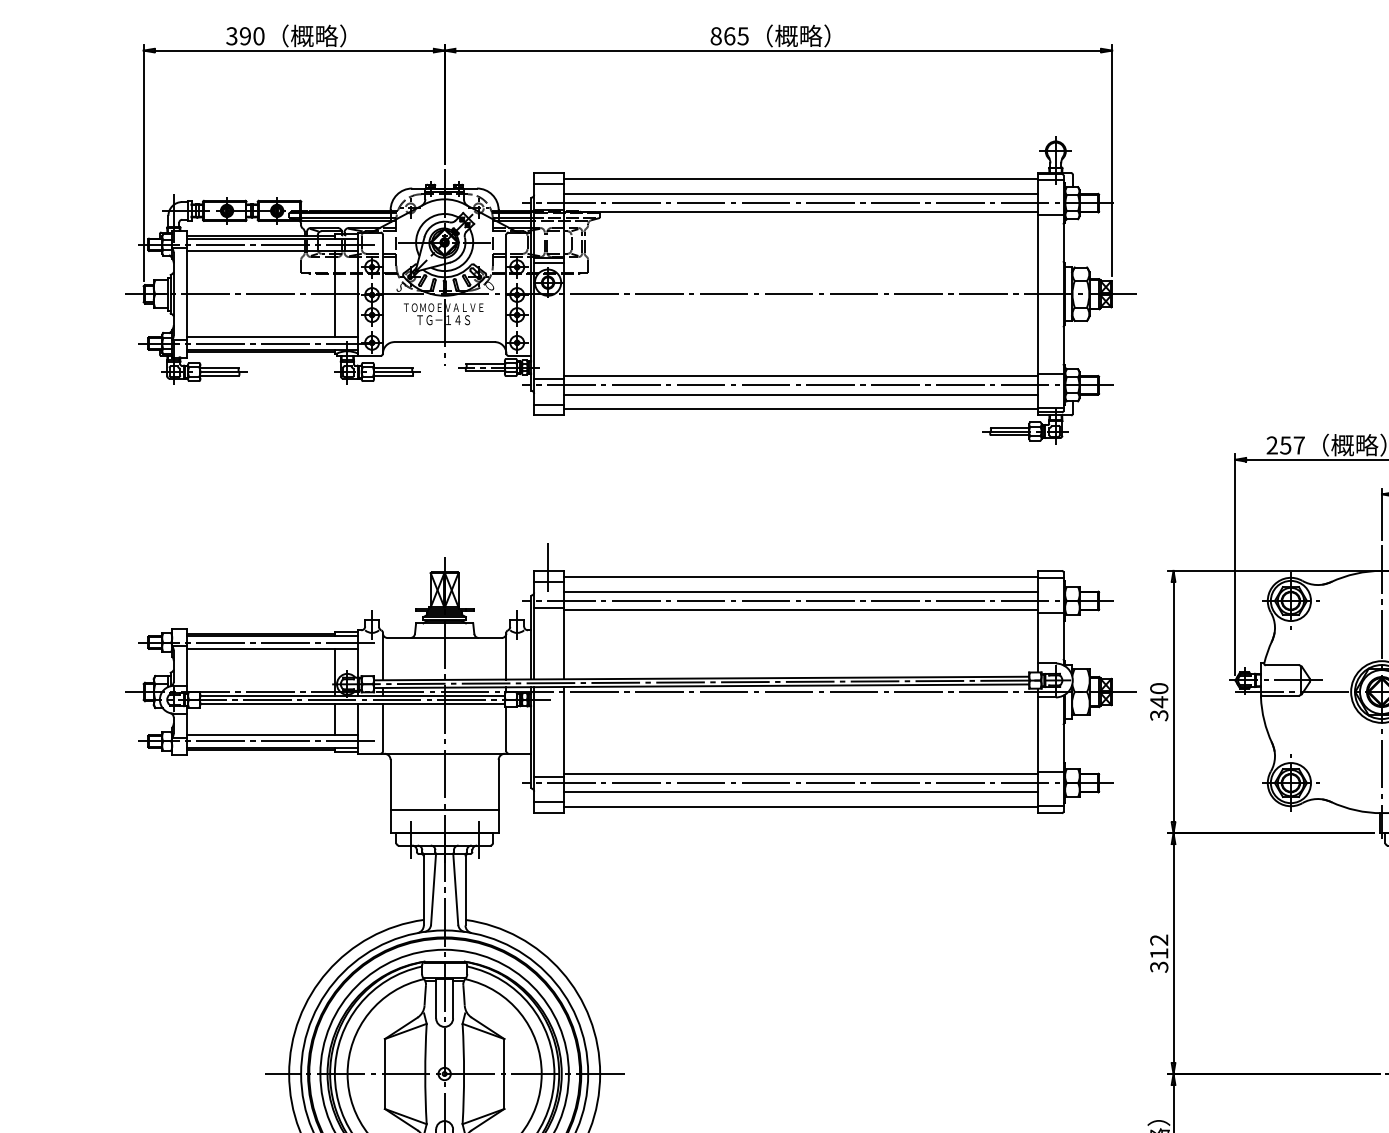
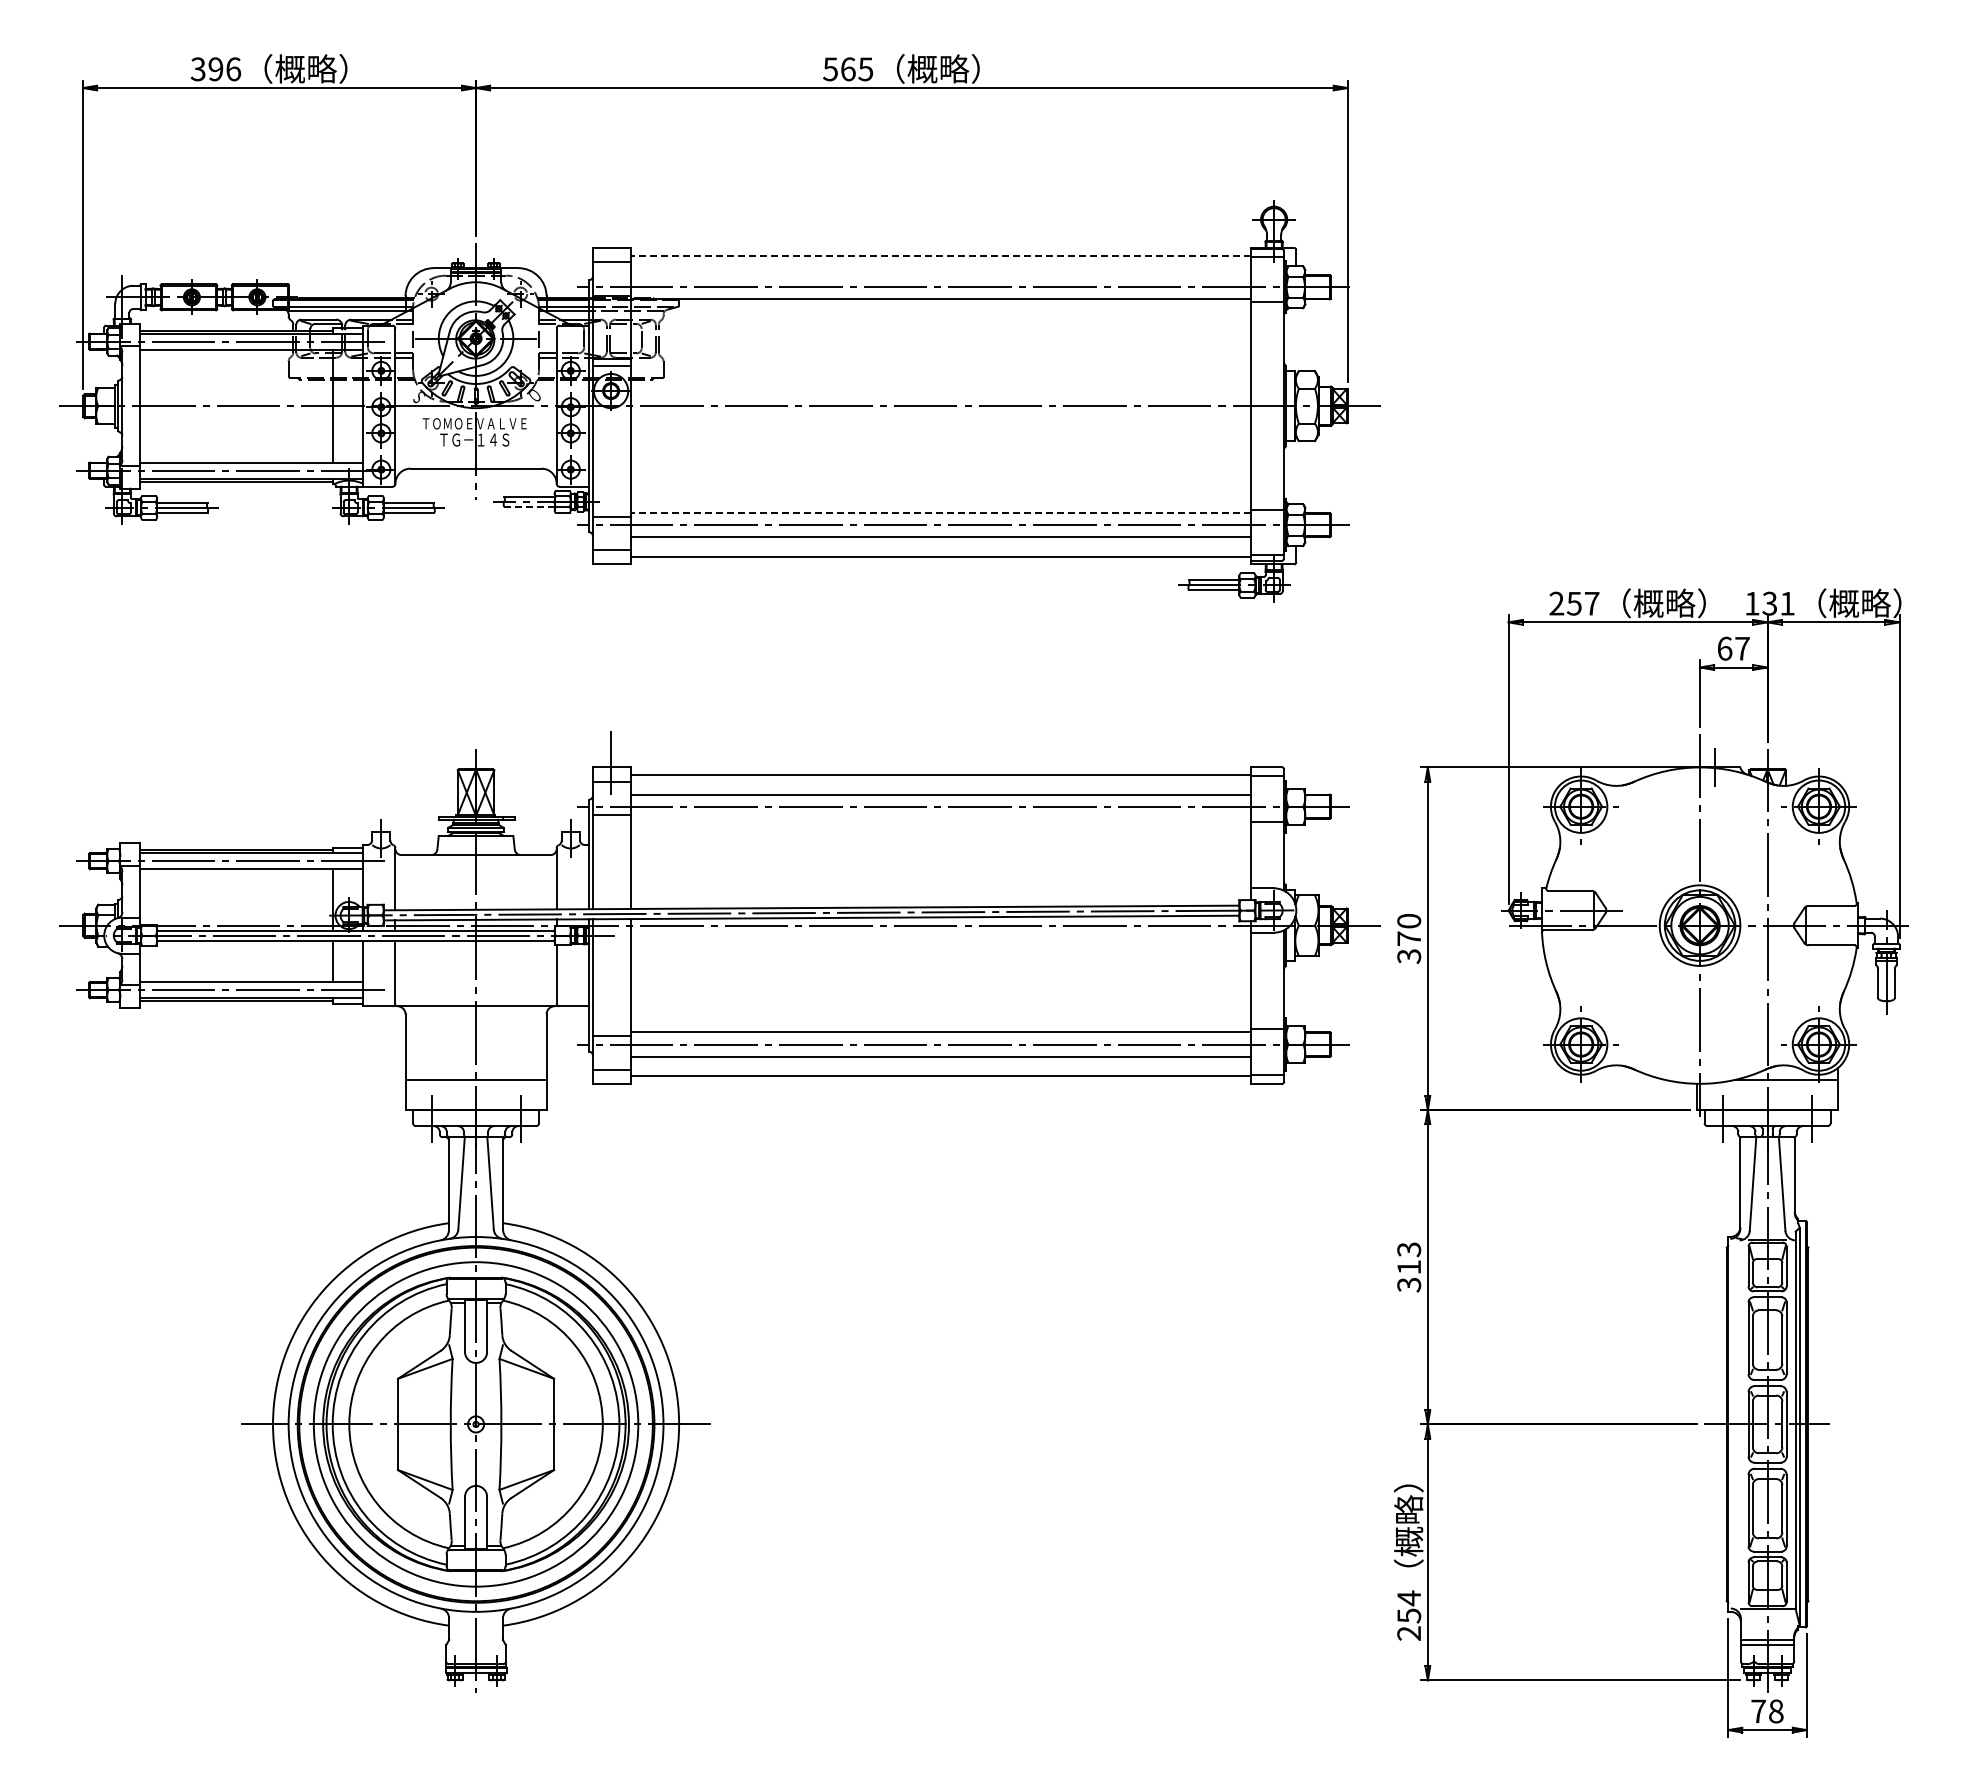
text: (258, 36) -> (233, 69), 390 -> 396
text: (716, 36) -> (830, 69), 865 -> 565
line: (801, 178) -> (941, 255), solid -> dashed
line: (800, 194) -> (940, 275), removed
line: (485, 371) -> (529, 506), solid -> dashed
line: (801, 376) -> (941, 513), solid -> dashed
line: (800, 609) -> (940, 818), removed
text: (1158, 701) -> (1408, 938), 340 -> 370
text: (1159, 940) -> (1409, 1249), 312 -> 313

